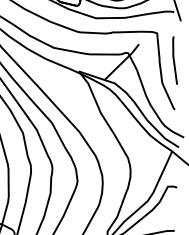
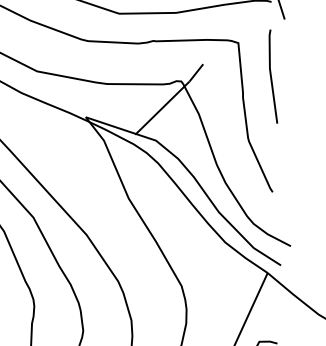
line: (174, 60) -> (272, 76), moved

